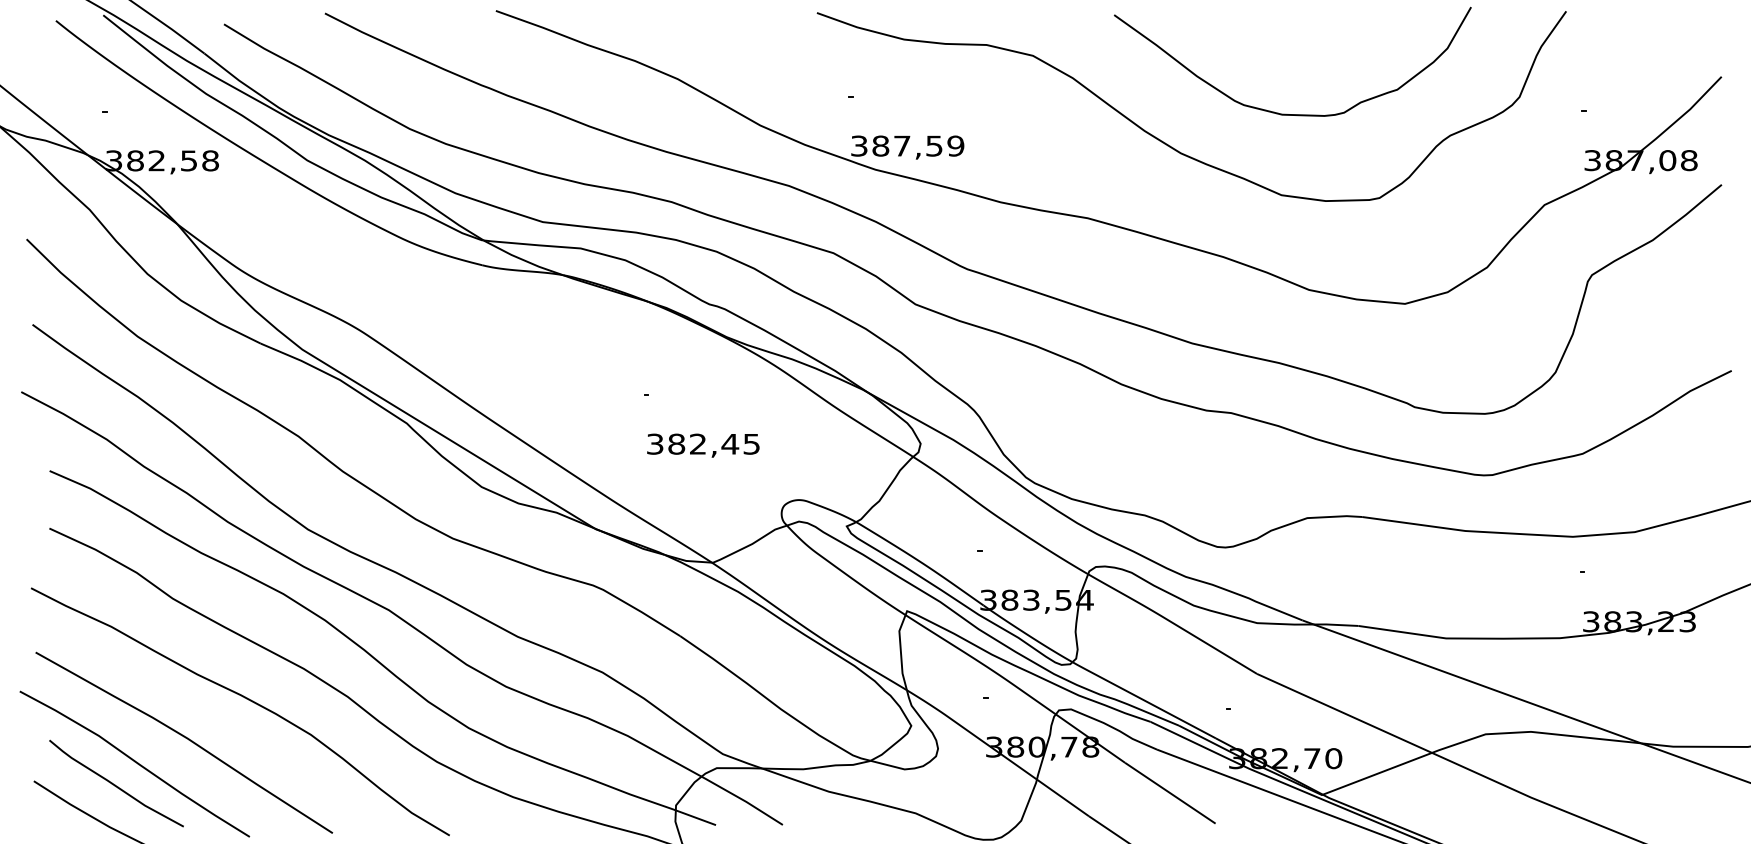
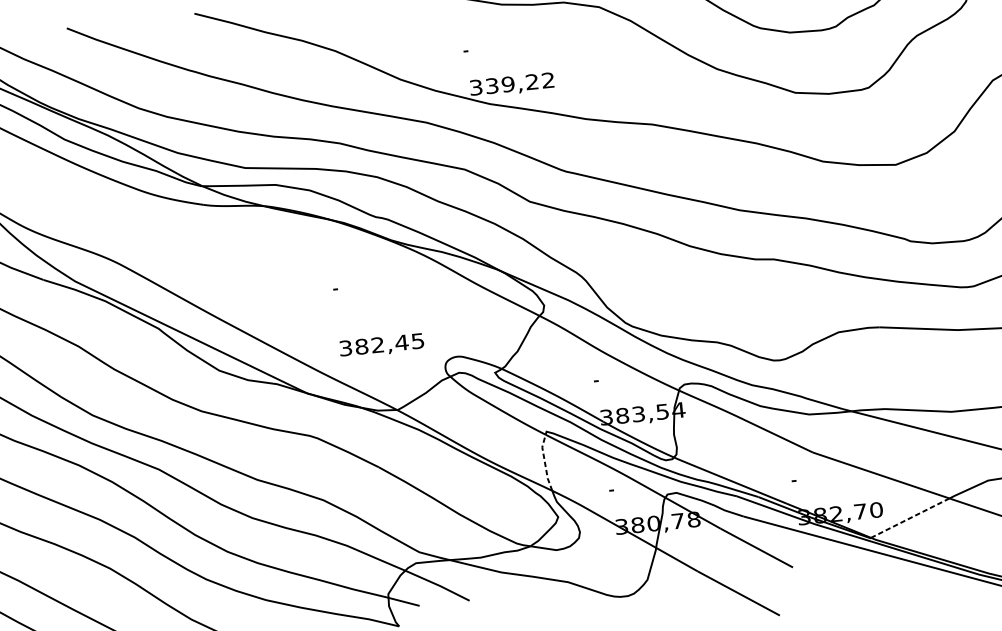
text: (918, 145) -> (520, 82), 387,59 -> 339,22
text: (703, 445) -> (381, 345), moved
line: (900, 651) -> (544, 462), solid -> dashed
line: (1377, 773) -> (910, 517), solid -> dashed

